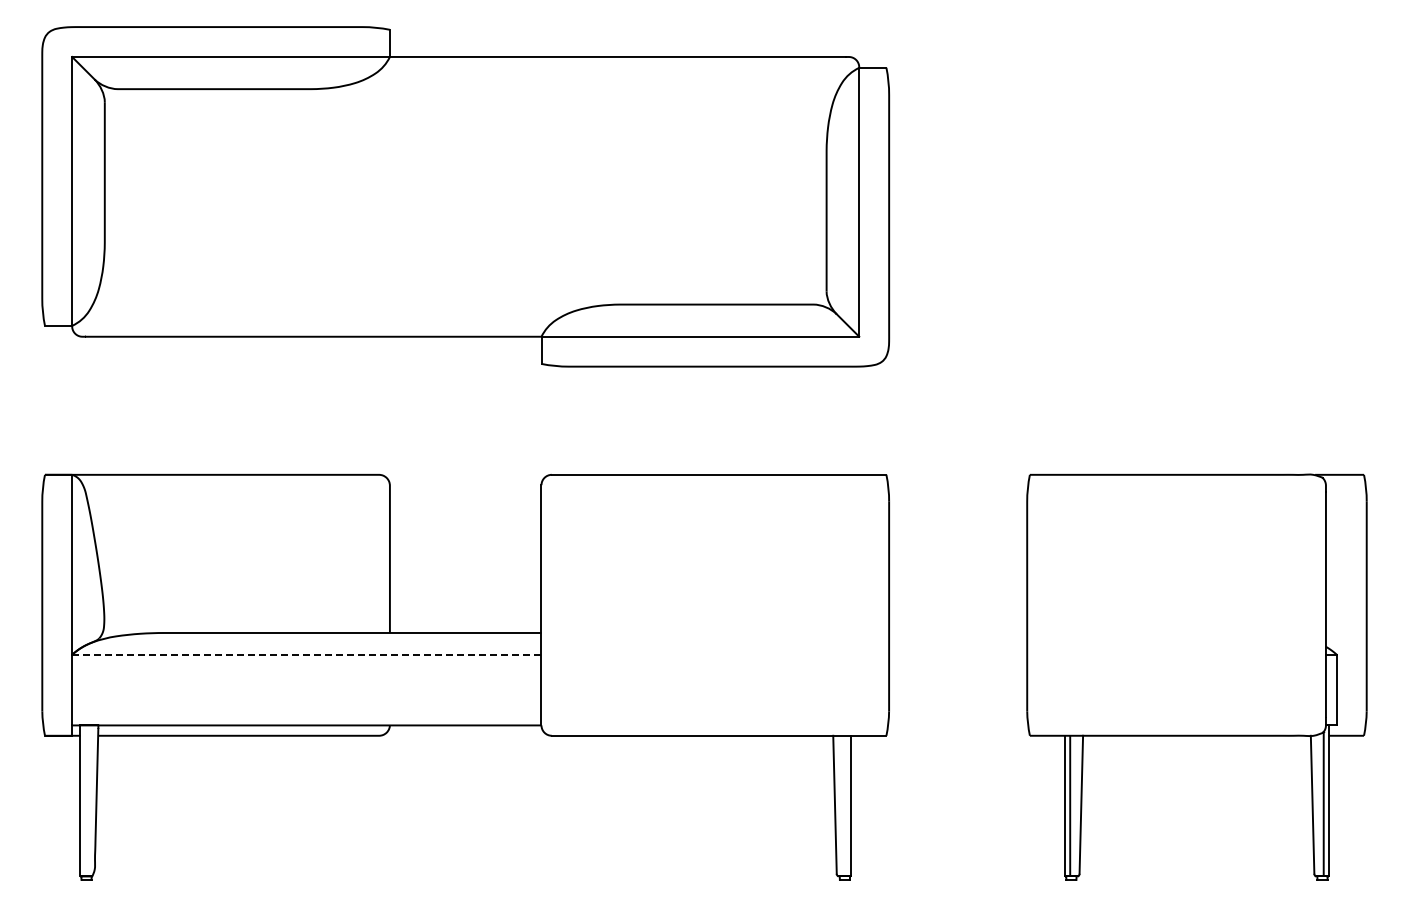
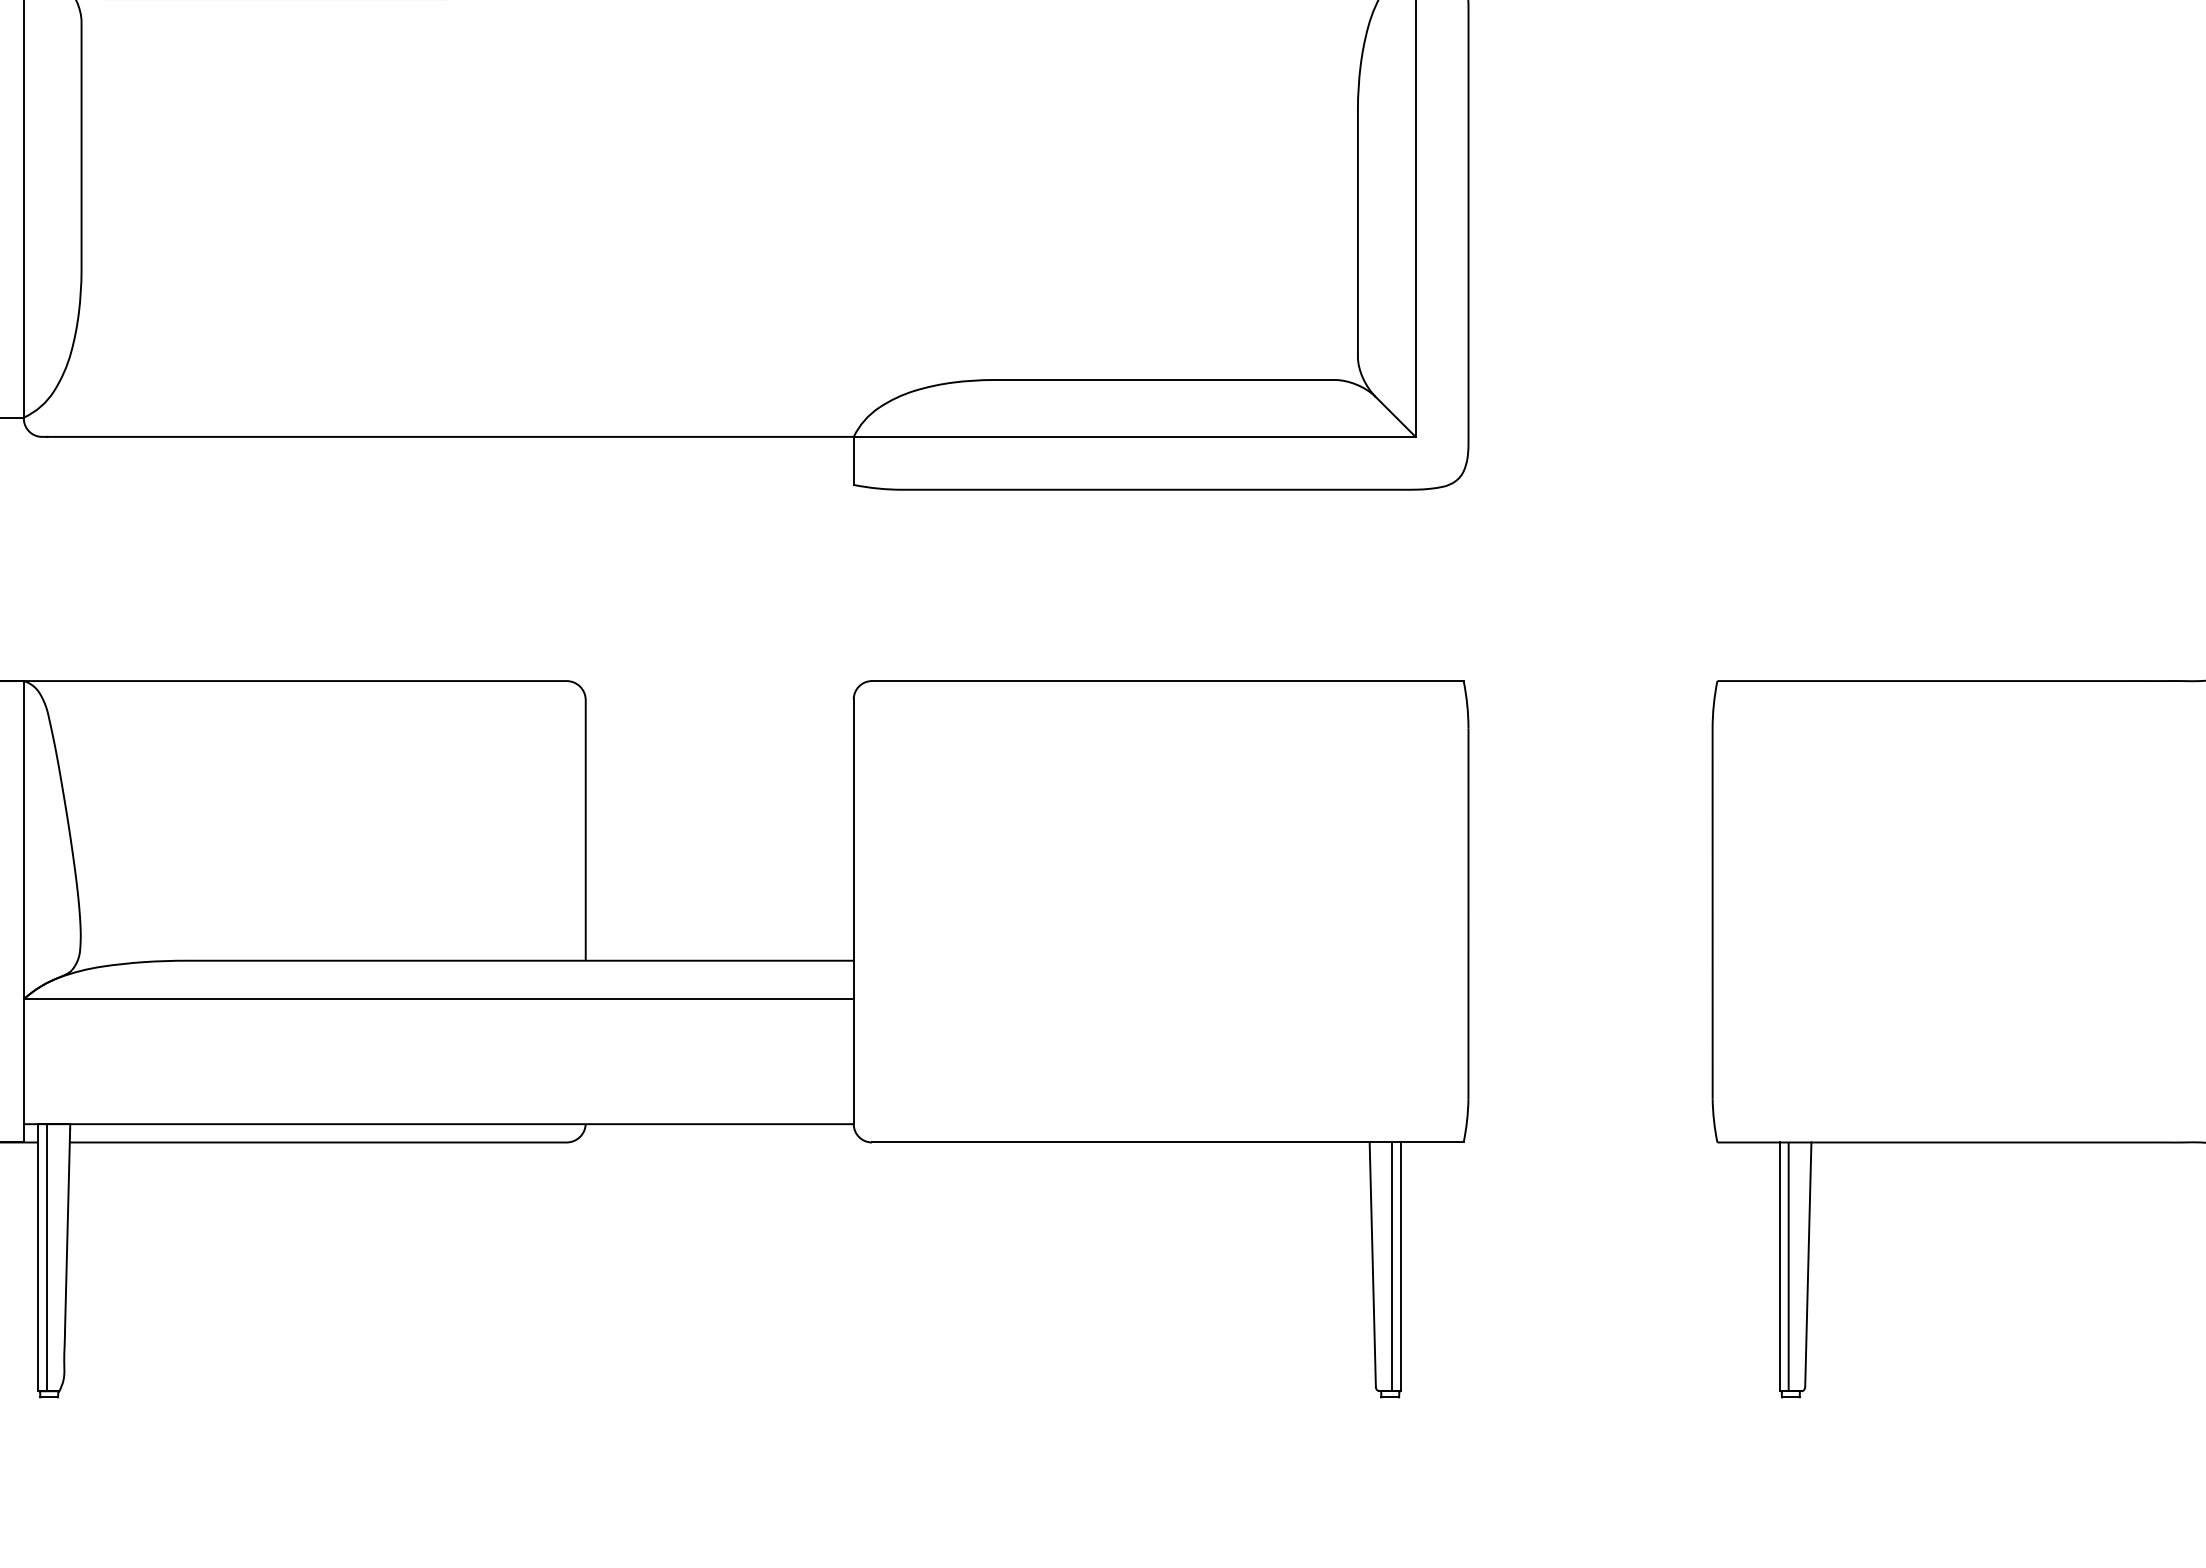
line: (306, 654) -> (438, 998), dashed -> solid
line: (85, 800) -> (47, 1256), added
line: (846, 805) -> (1393, 1265), added

